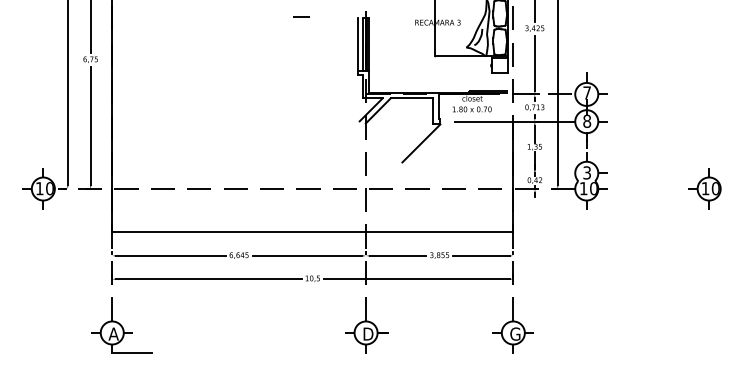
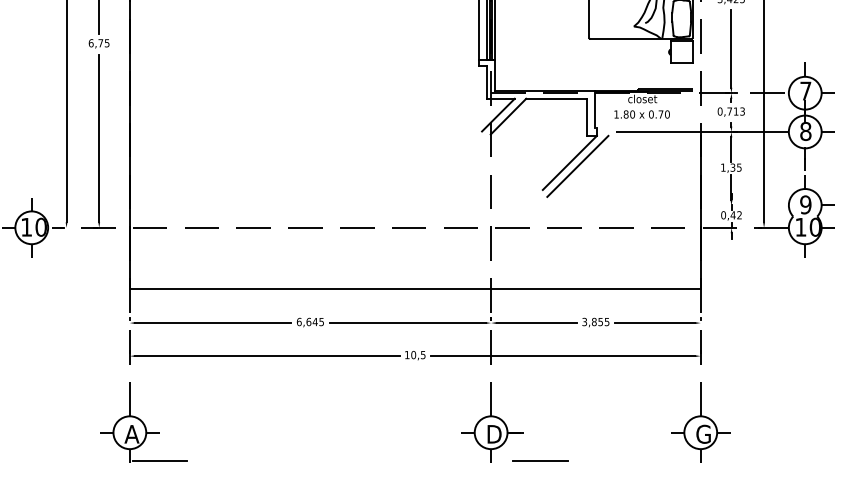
line: (426, 145) -> (577, 165), added
text: (587, 172) -> (806, 204), 3 -> 9
line: (400, 352) -> (540, 460), added

